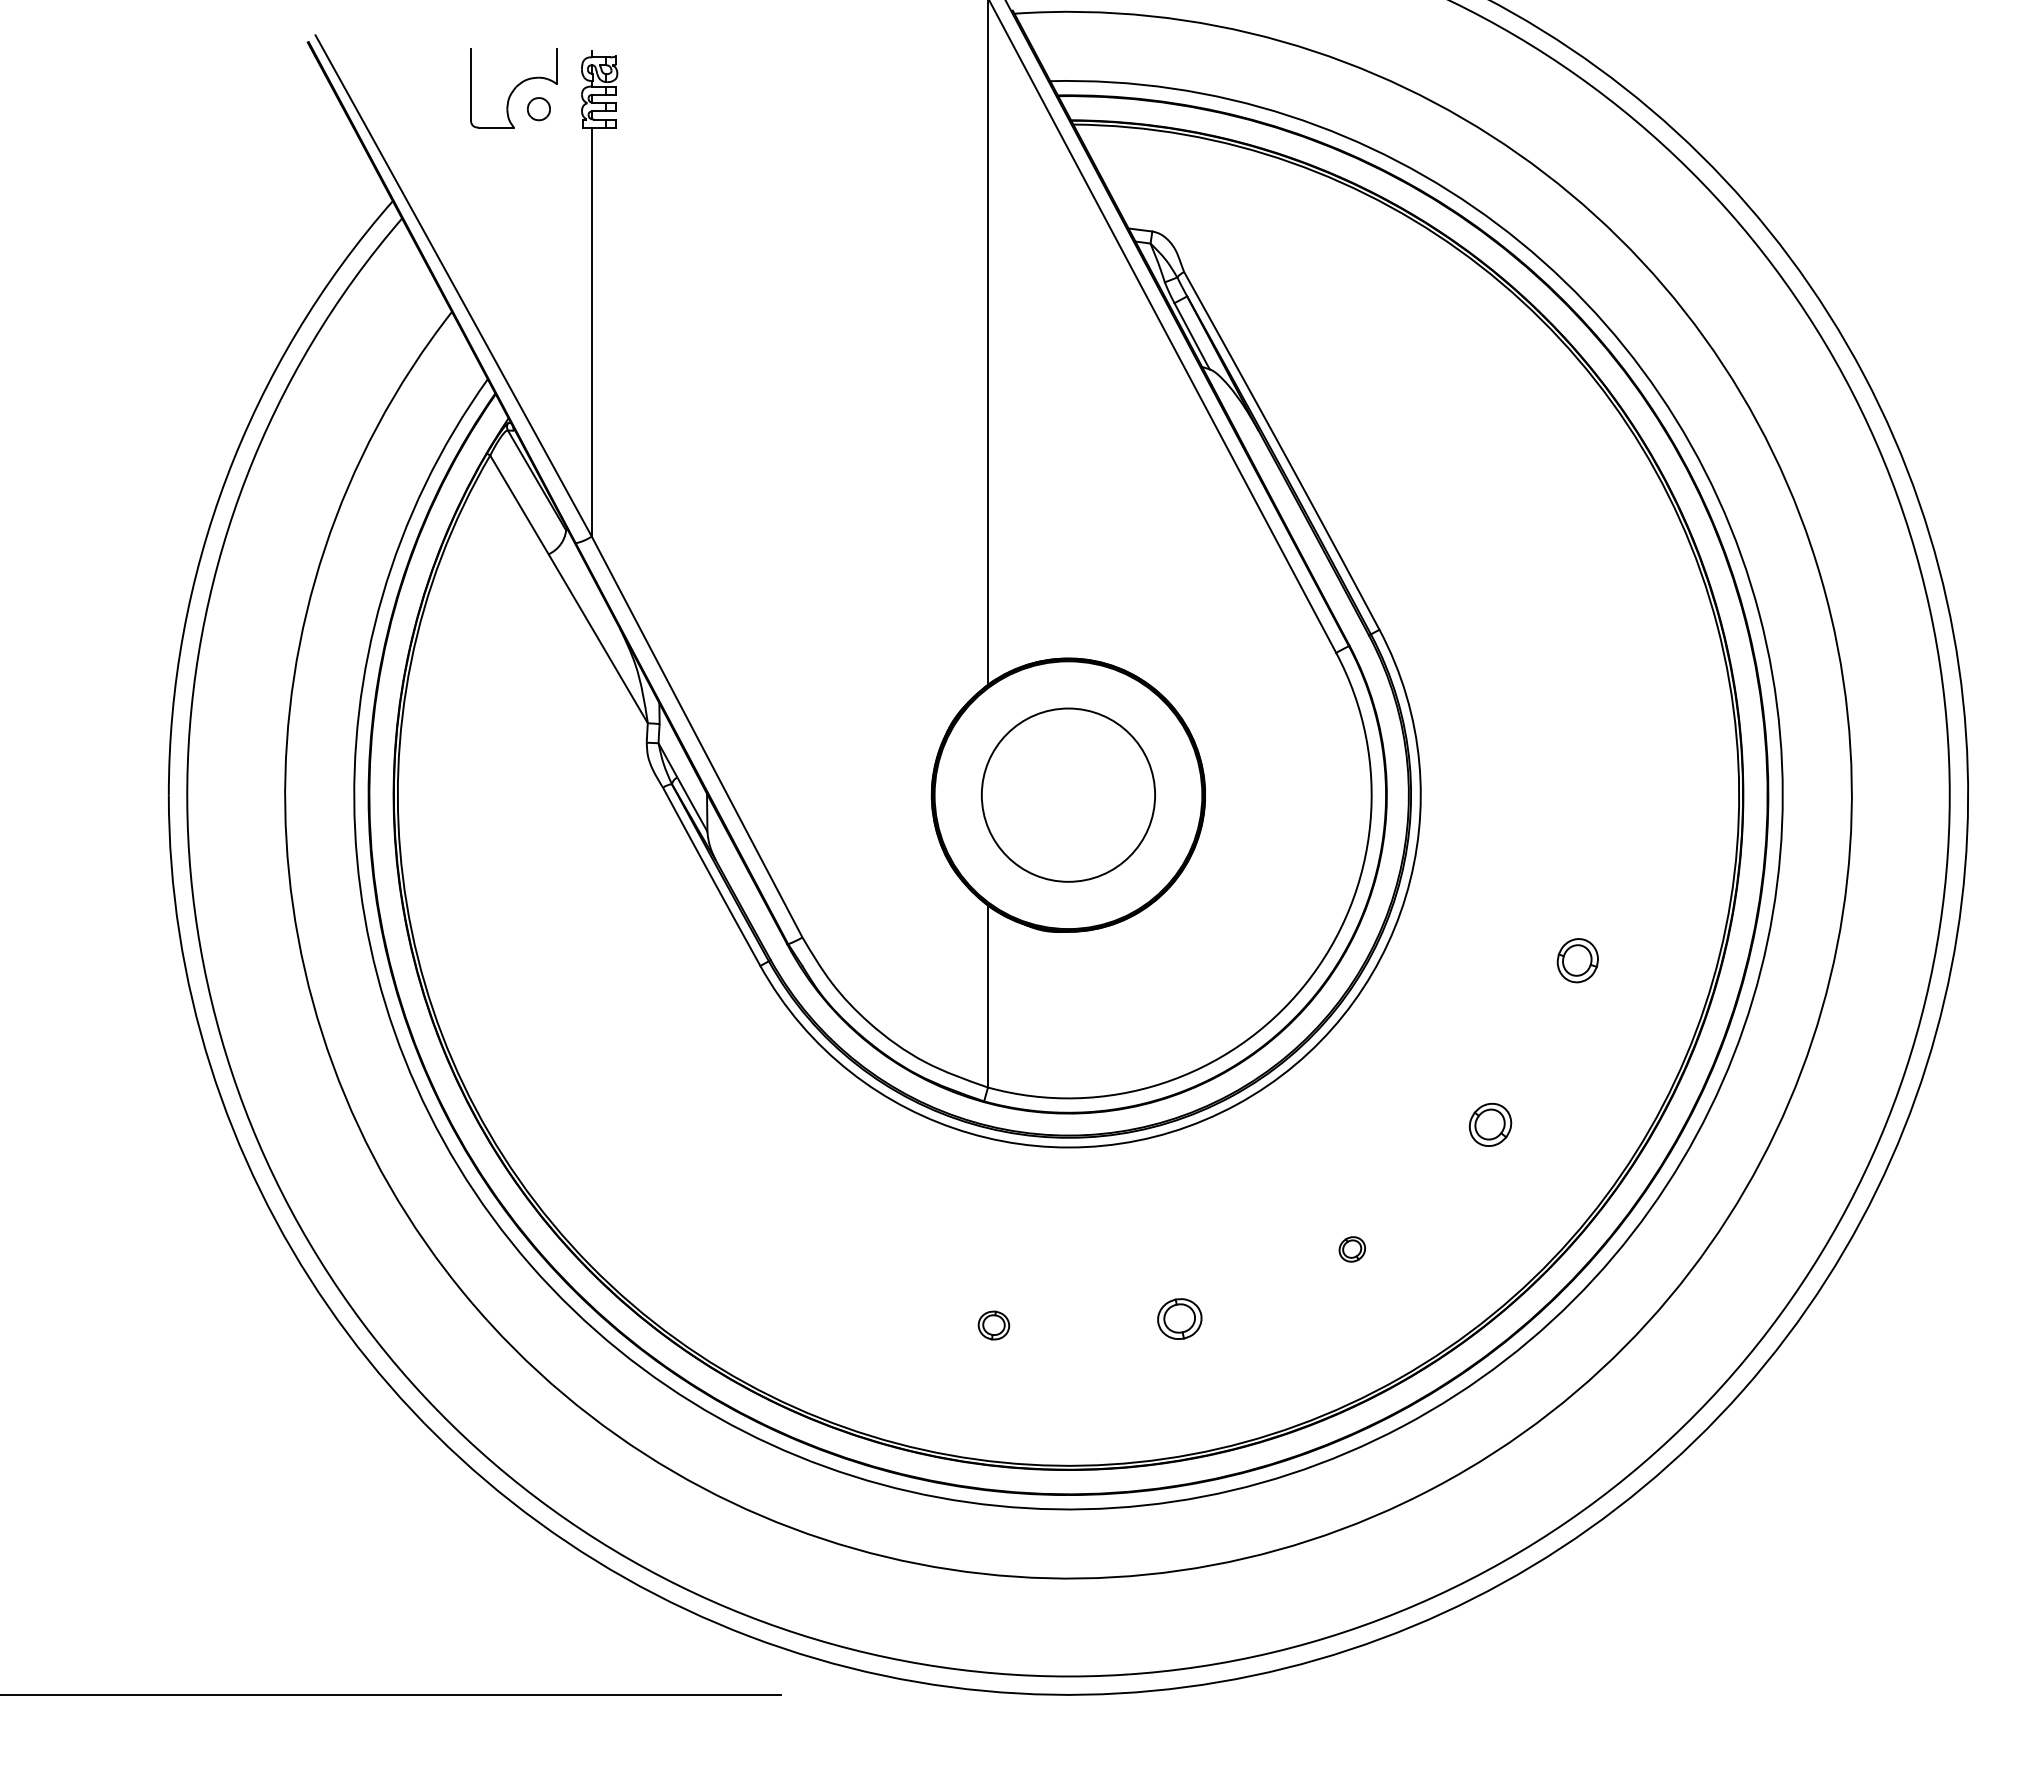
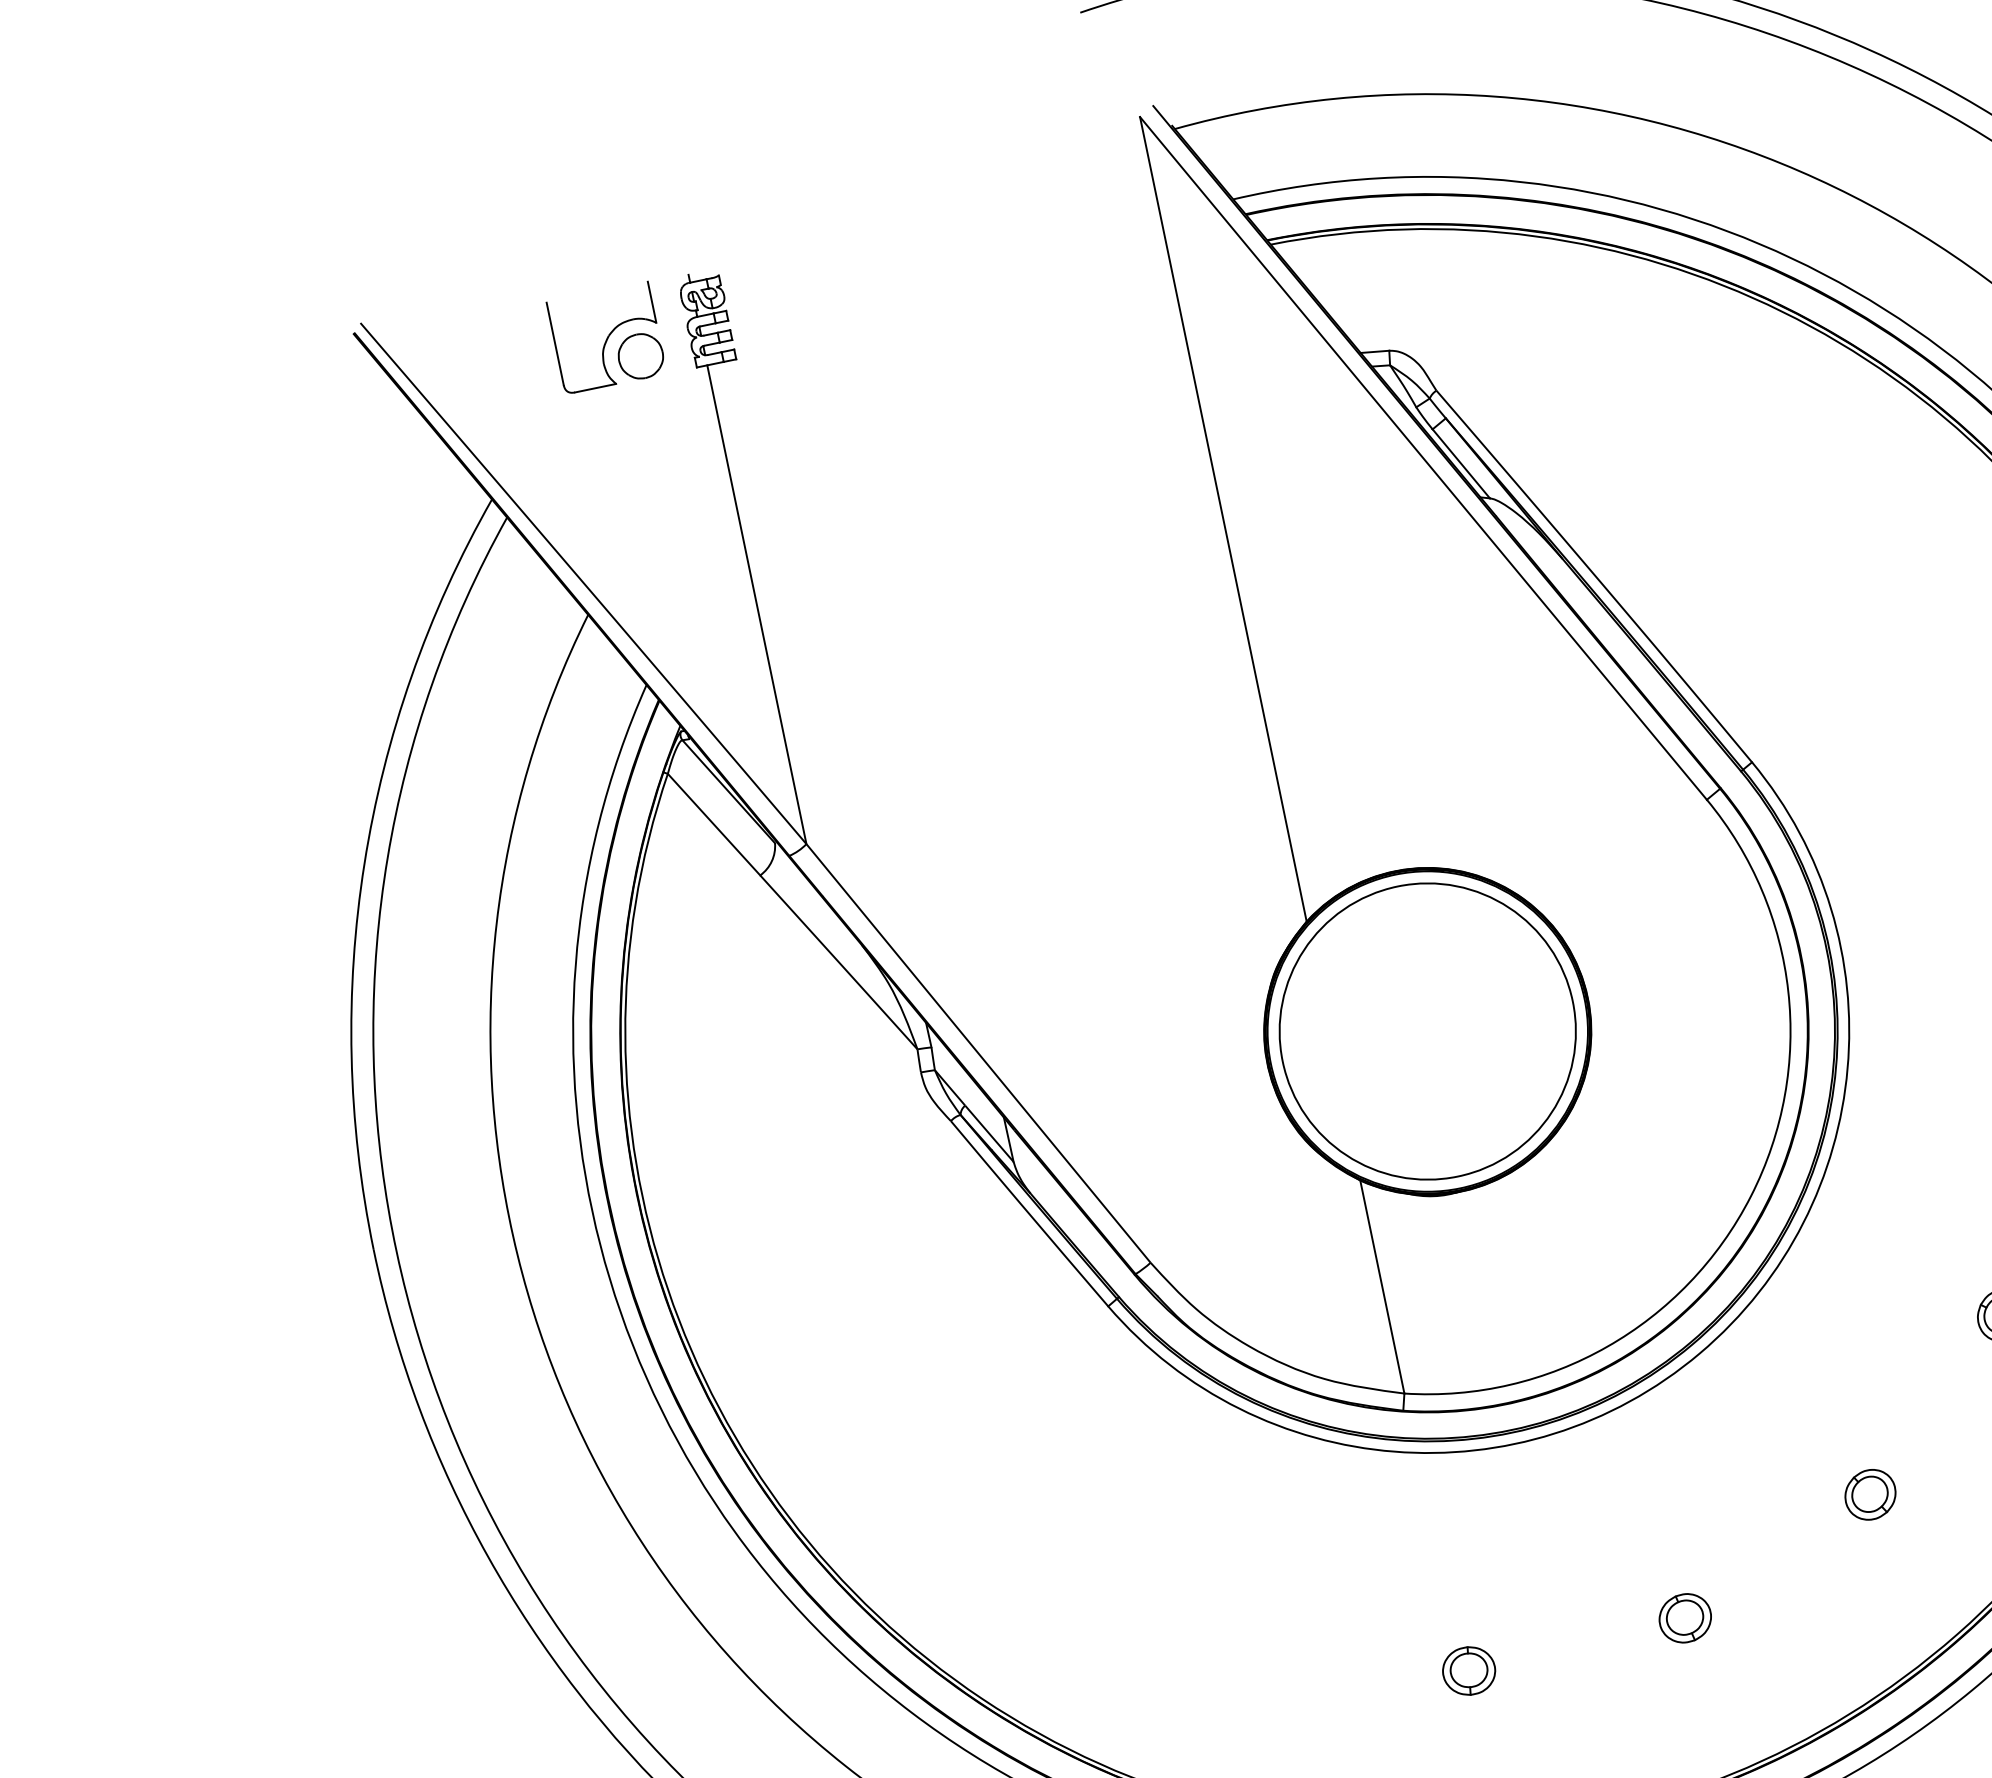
part: (538, 108) -> (640, 355), size x1.67
circle: (1068, 794) -> (1427, 1030), size x1.43
part: (1352, 1249) -> (1870, 1494), size x1.67
part: (993, 1325) -> (1468, 1671), size x1.43

